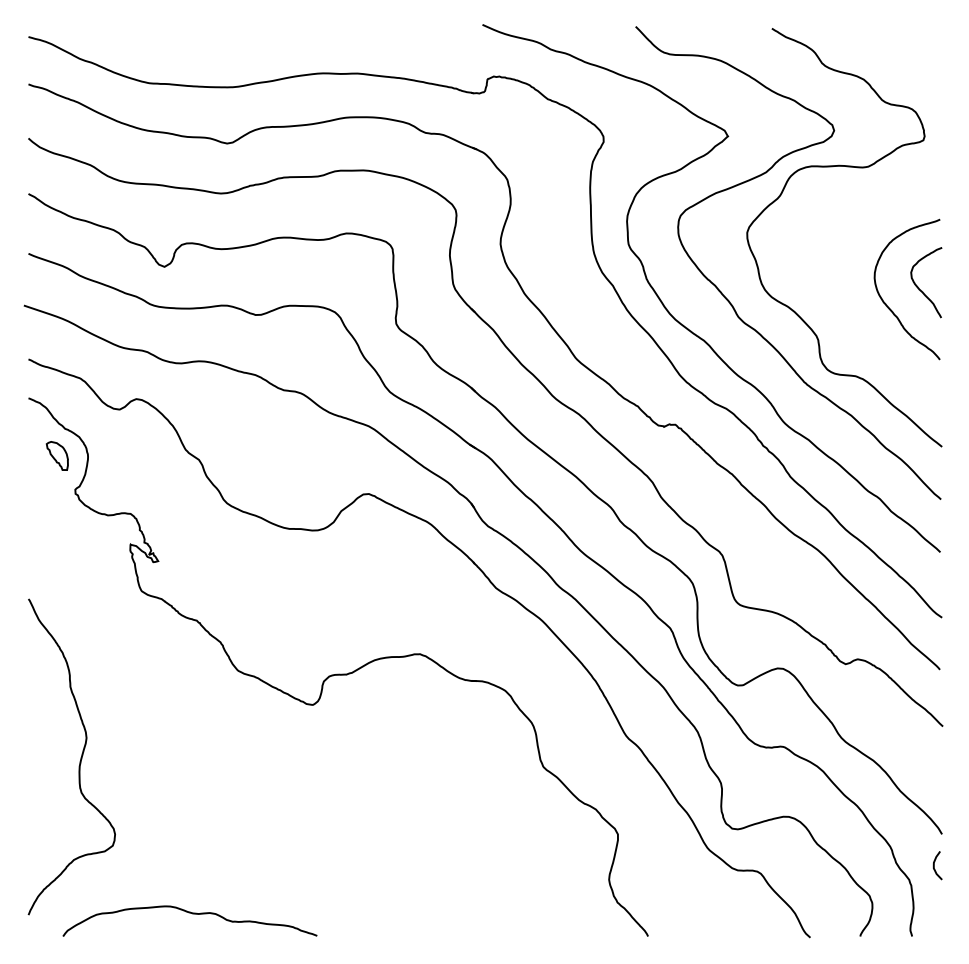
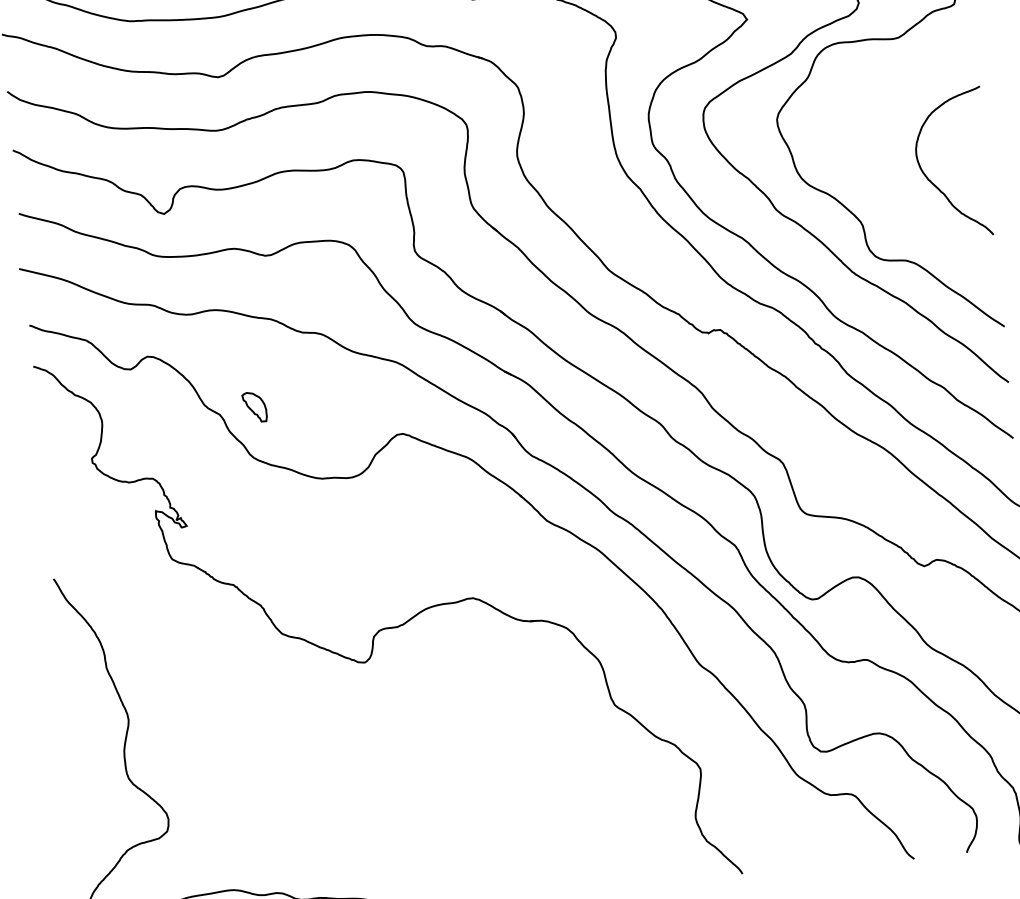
curve: (918, 286) -> (963, 159), removed
part: (56, 455) -> (253, 406), moved

